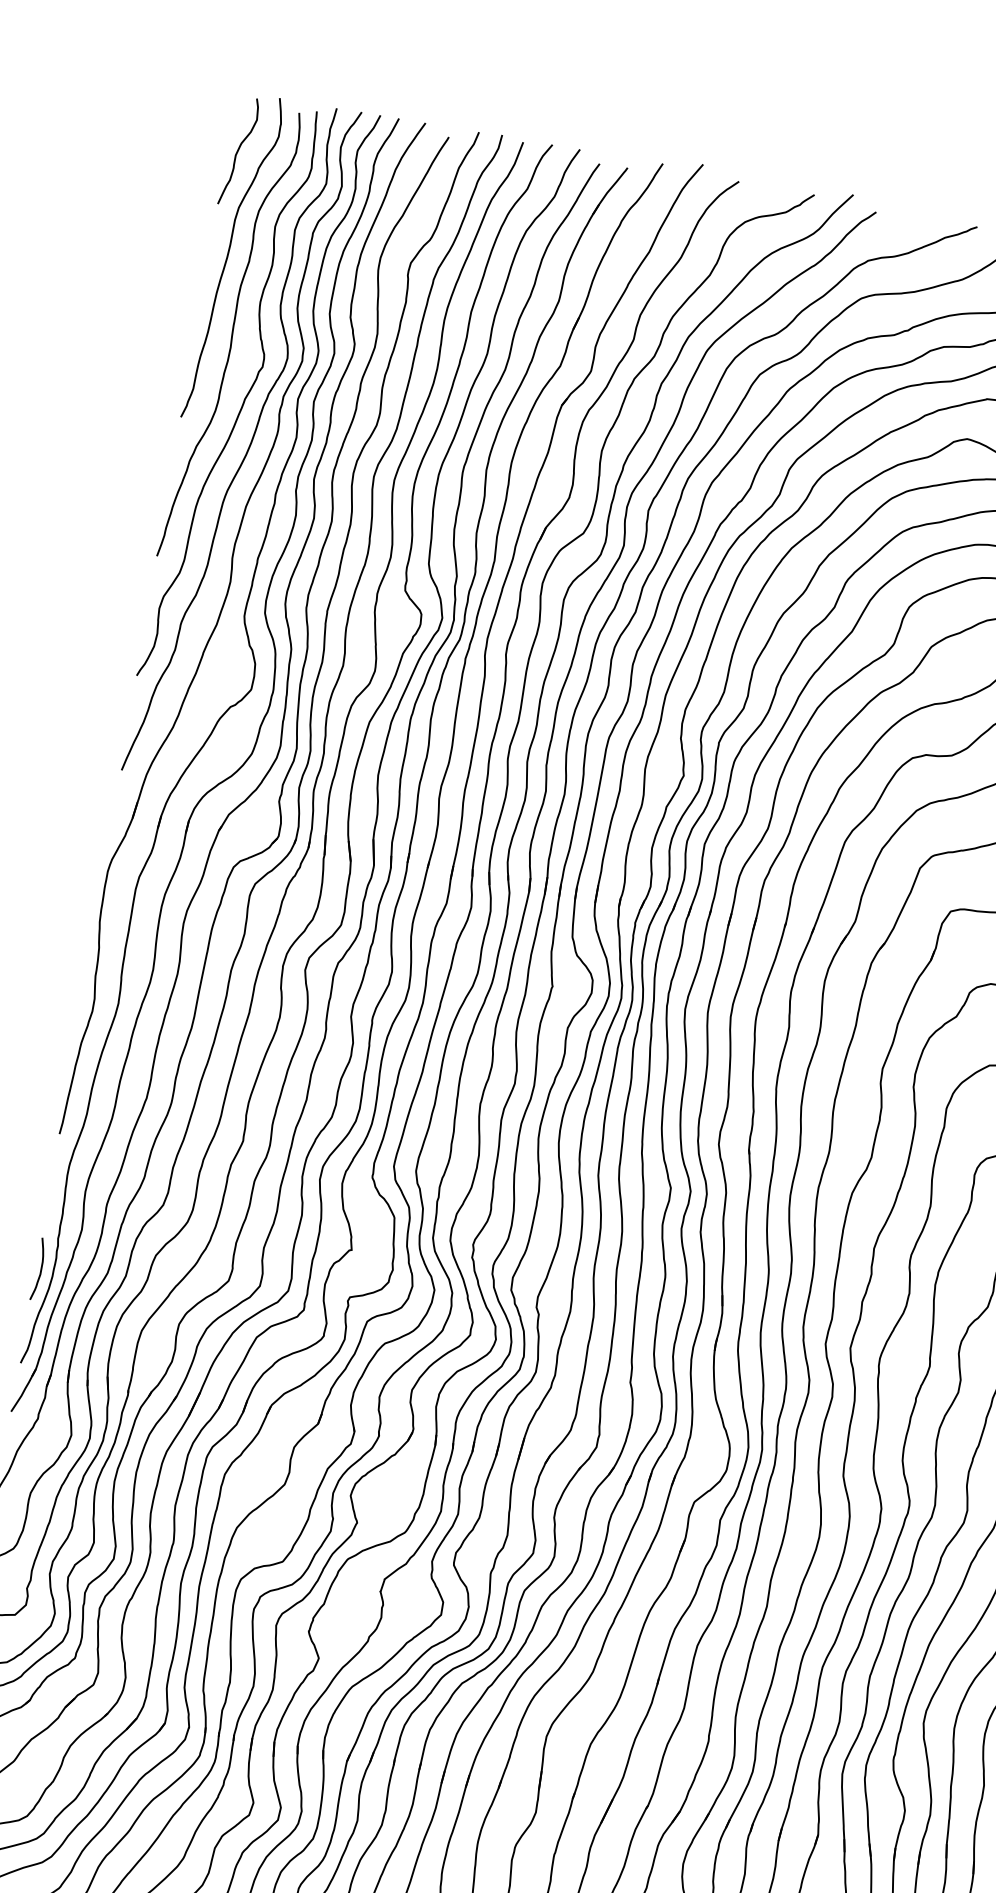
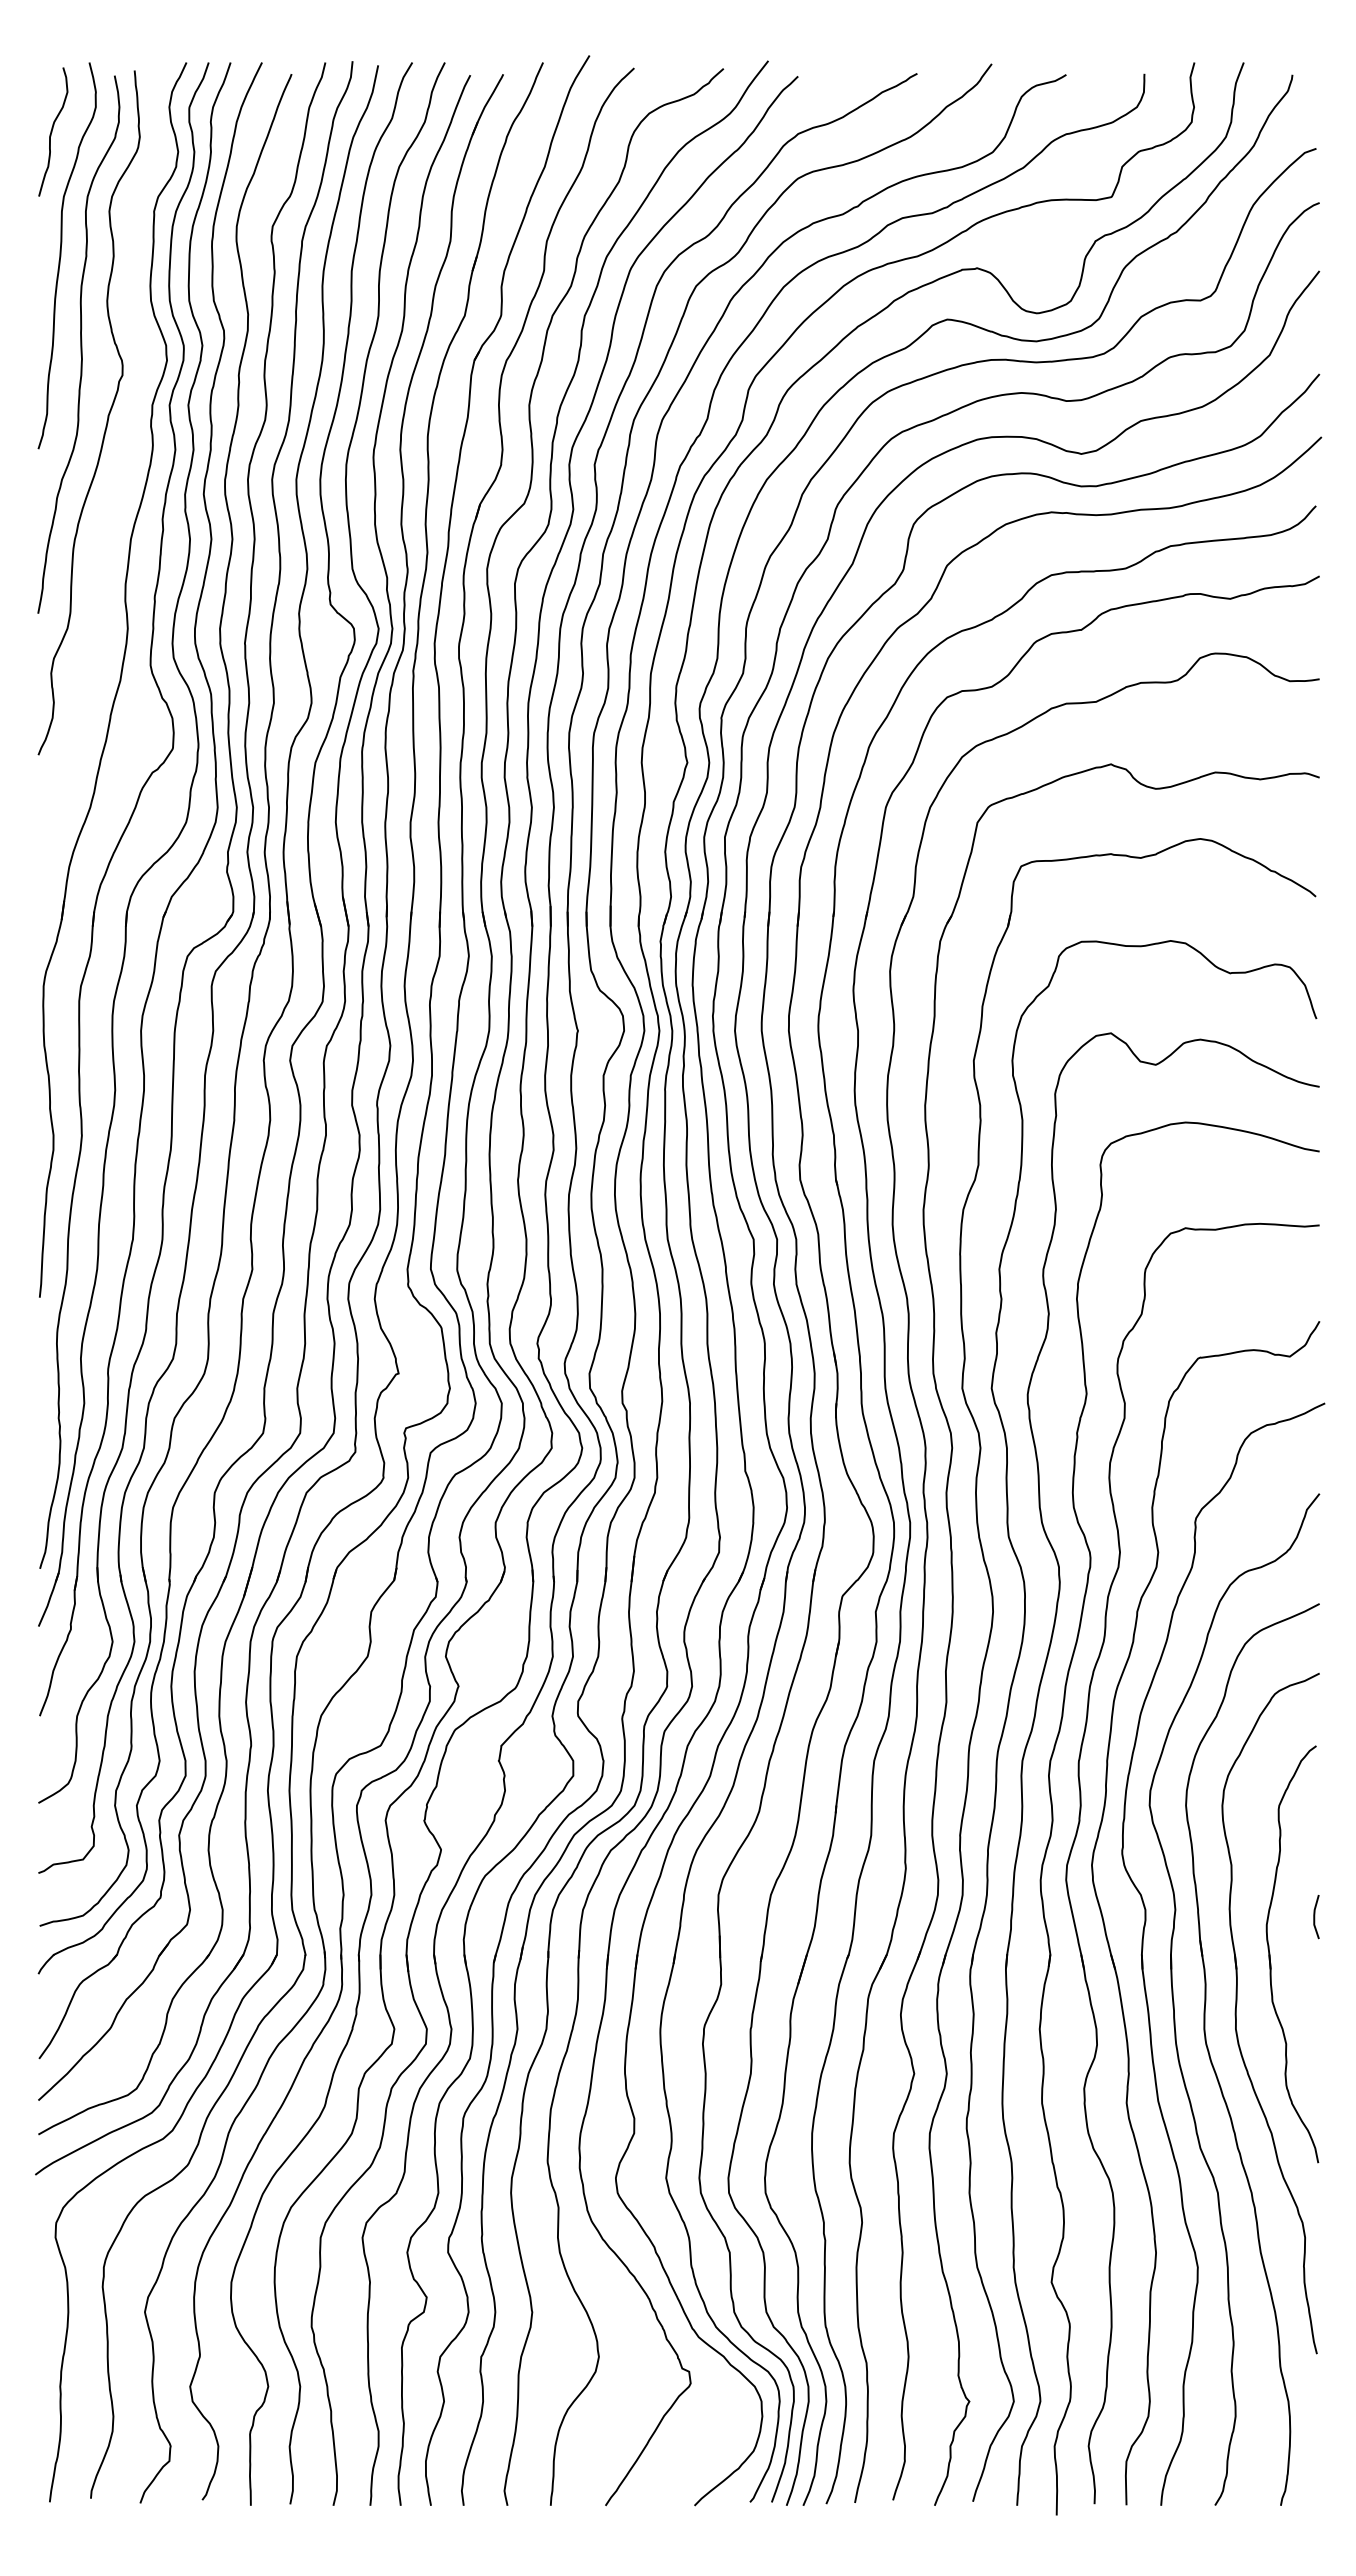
curve: (247, 448) -> (121, 471), removed
curve: (40, 1269) -> (44, 1457), removed

